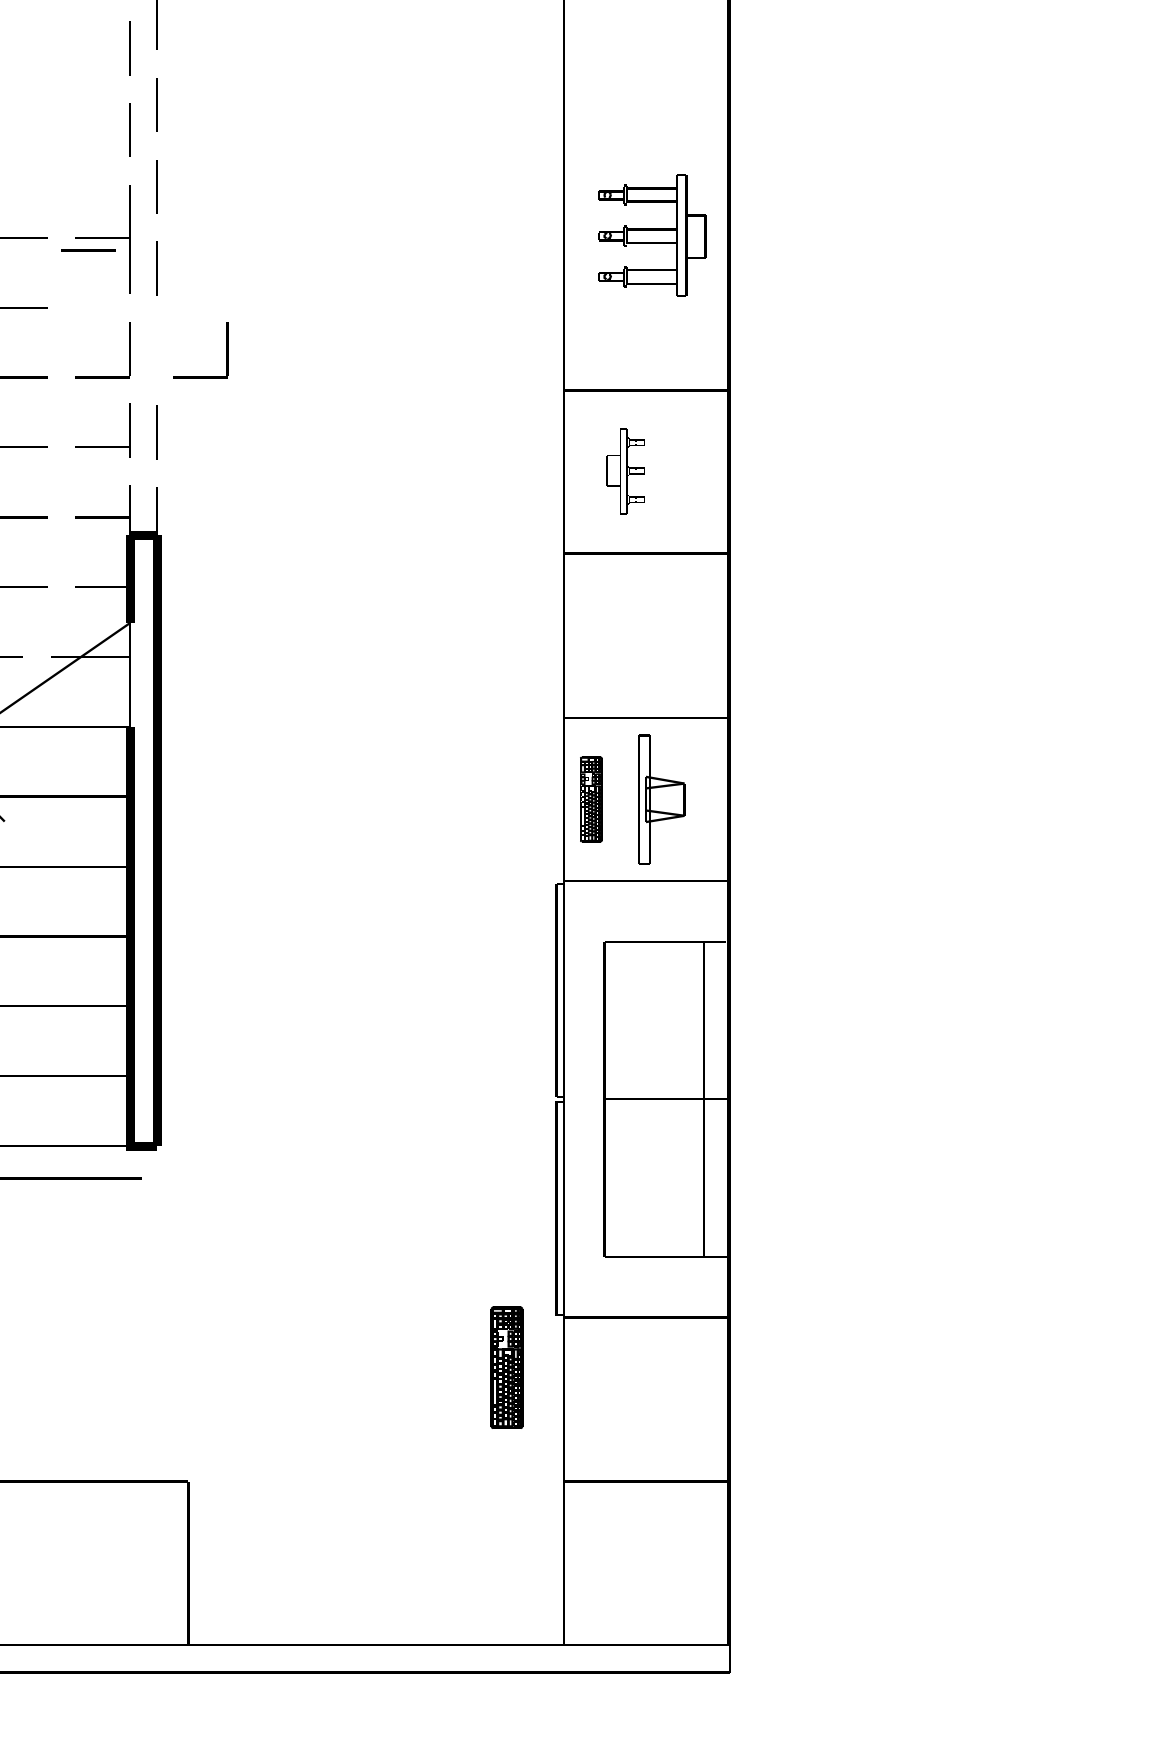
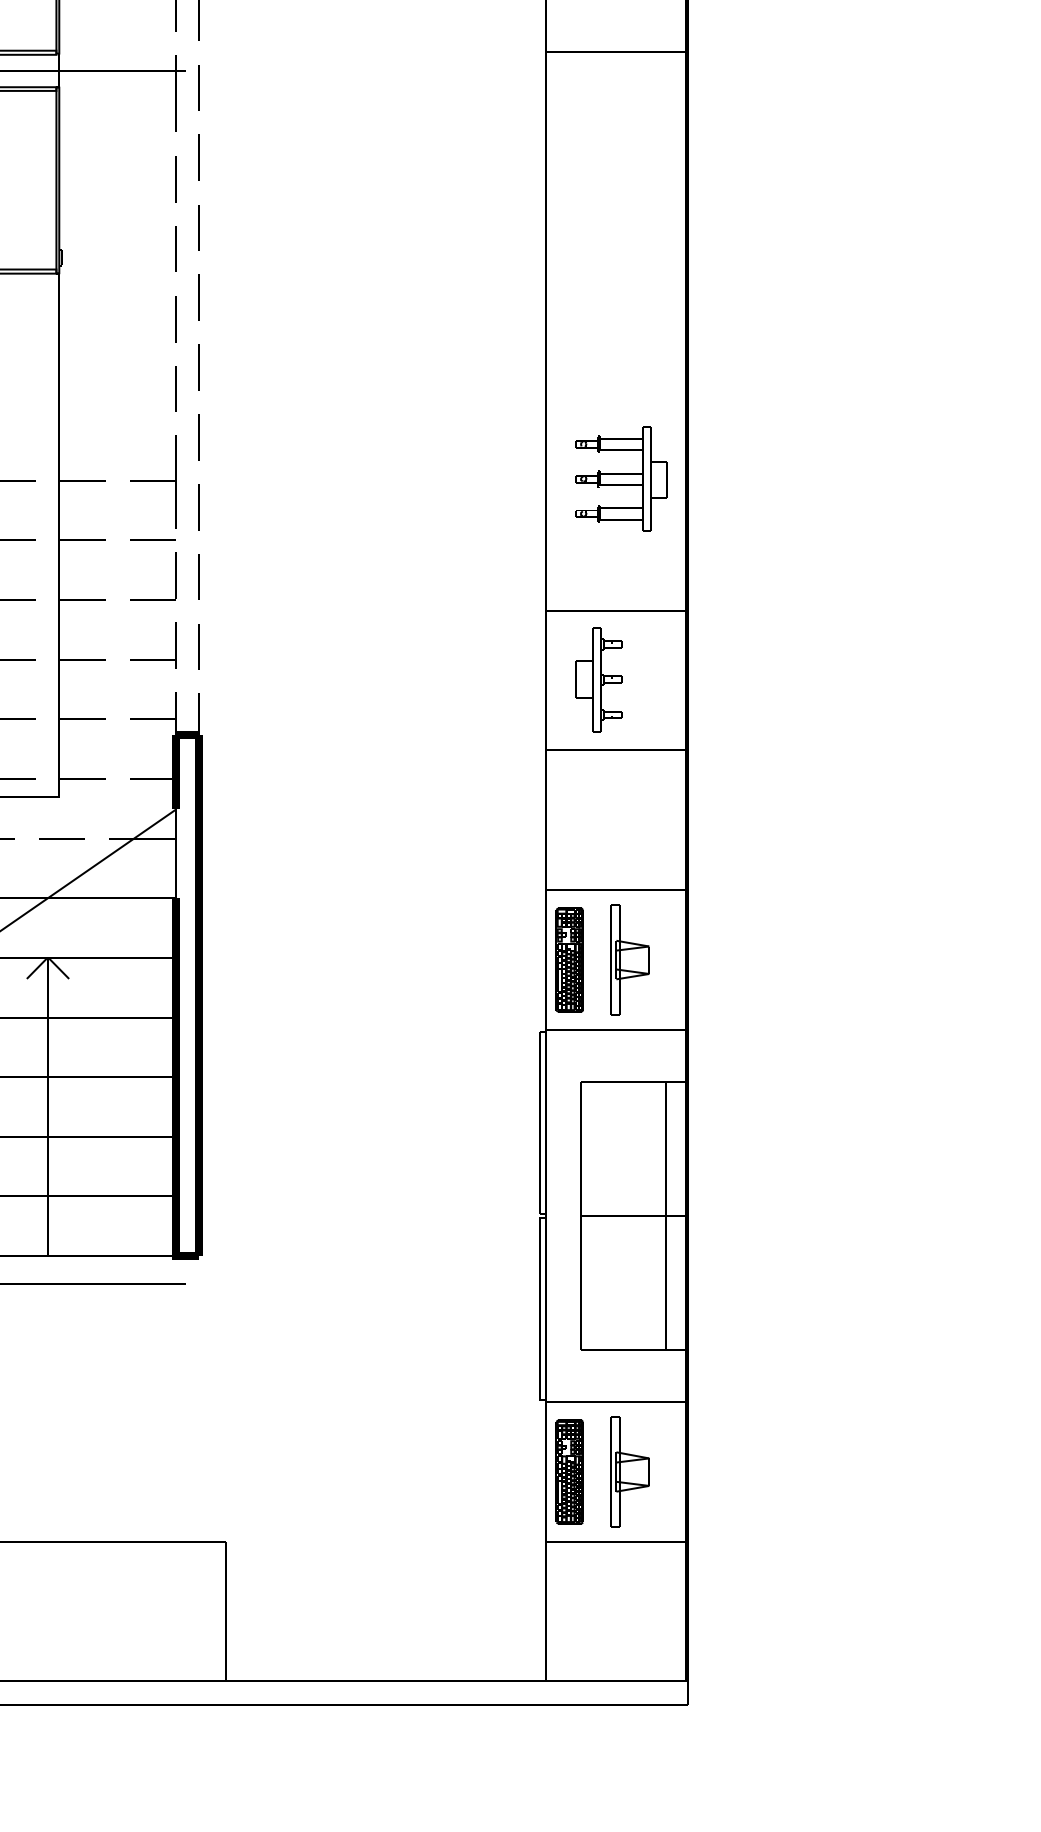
line: (88, 249) -> (152, 539), moved
line: (156, 350) -> (198, 576), added
part: (226, 350) -> (258, 576), removed
part: (624, 470) -> (598, 679), size x1.43
part: (591, 798) -> (569, 959), size x1.43
part: (506, 1367) -> (569, 1471), moved
part: (661, 1398) -> (629, 1471), added

